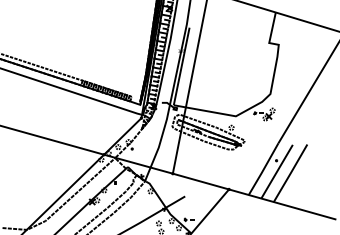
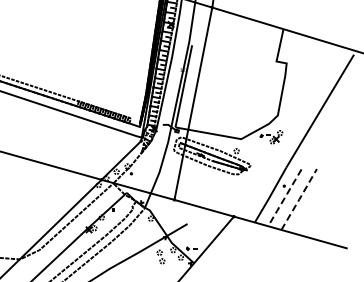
line: (276, 172) -> (284, 198), solid -> dashed
line: (290, 173) -> (299, 199), solid -> dashed

